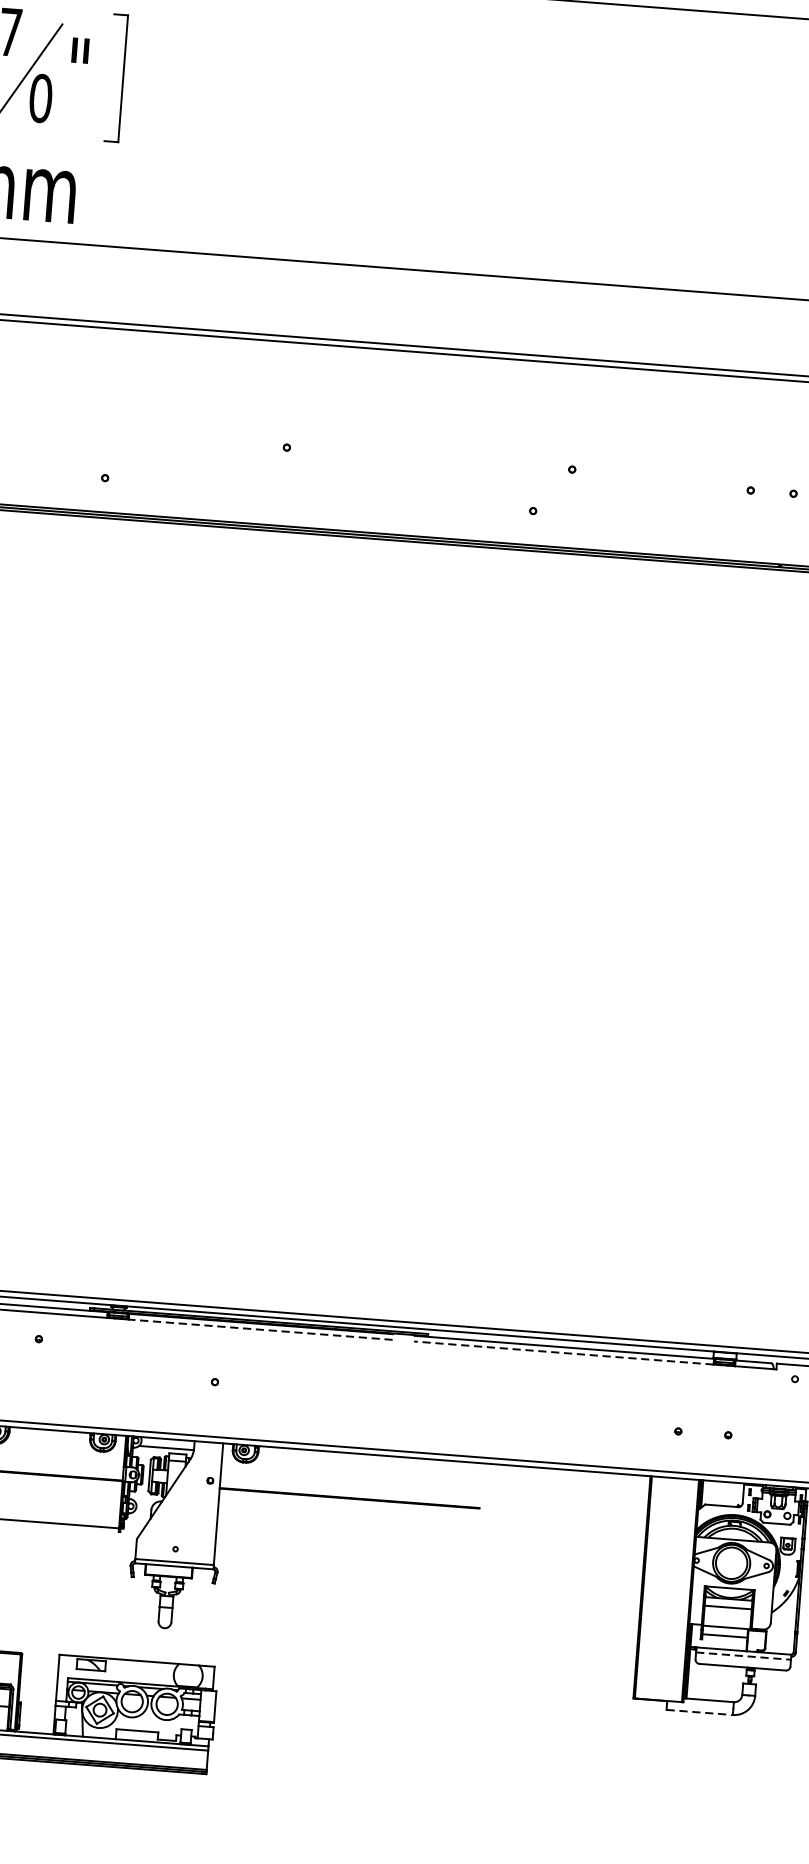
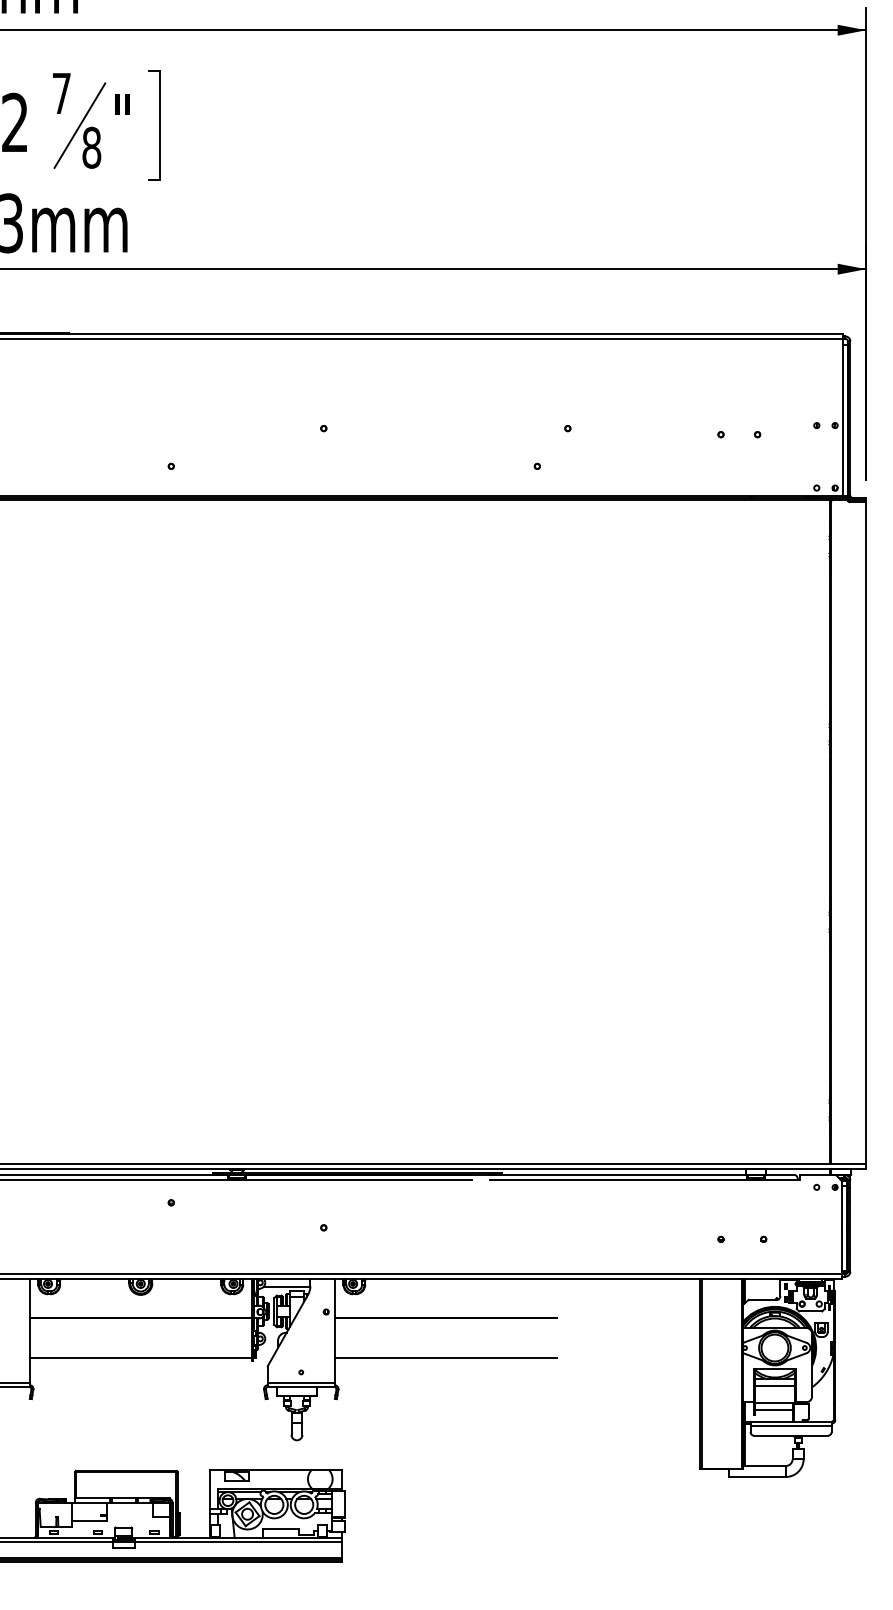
text: (40, 98) -> (91, 147), 0 -> 8
line: (260, 1330) -> (359, 1180), dashed -> solid
line: (563, 1353) -> (618, 1180), dashed -> solid
line: (345, 1545) -> (445, 1358), added
line: (743, 1656) -> (791, 1426), dashed -> solid
line: (700, 1712) -> (758, 1476), dashed -> solid

